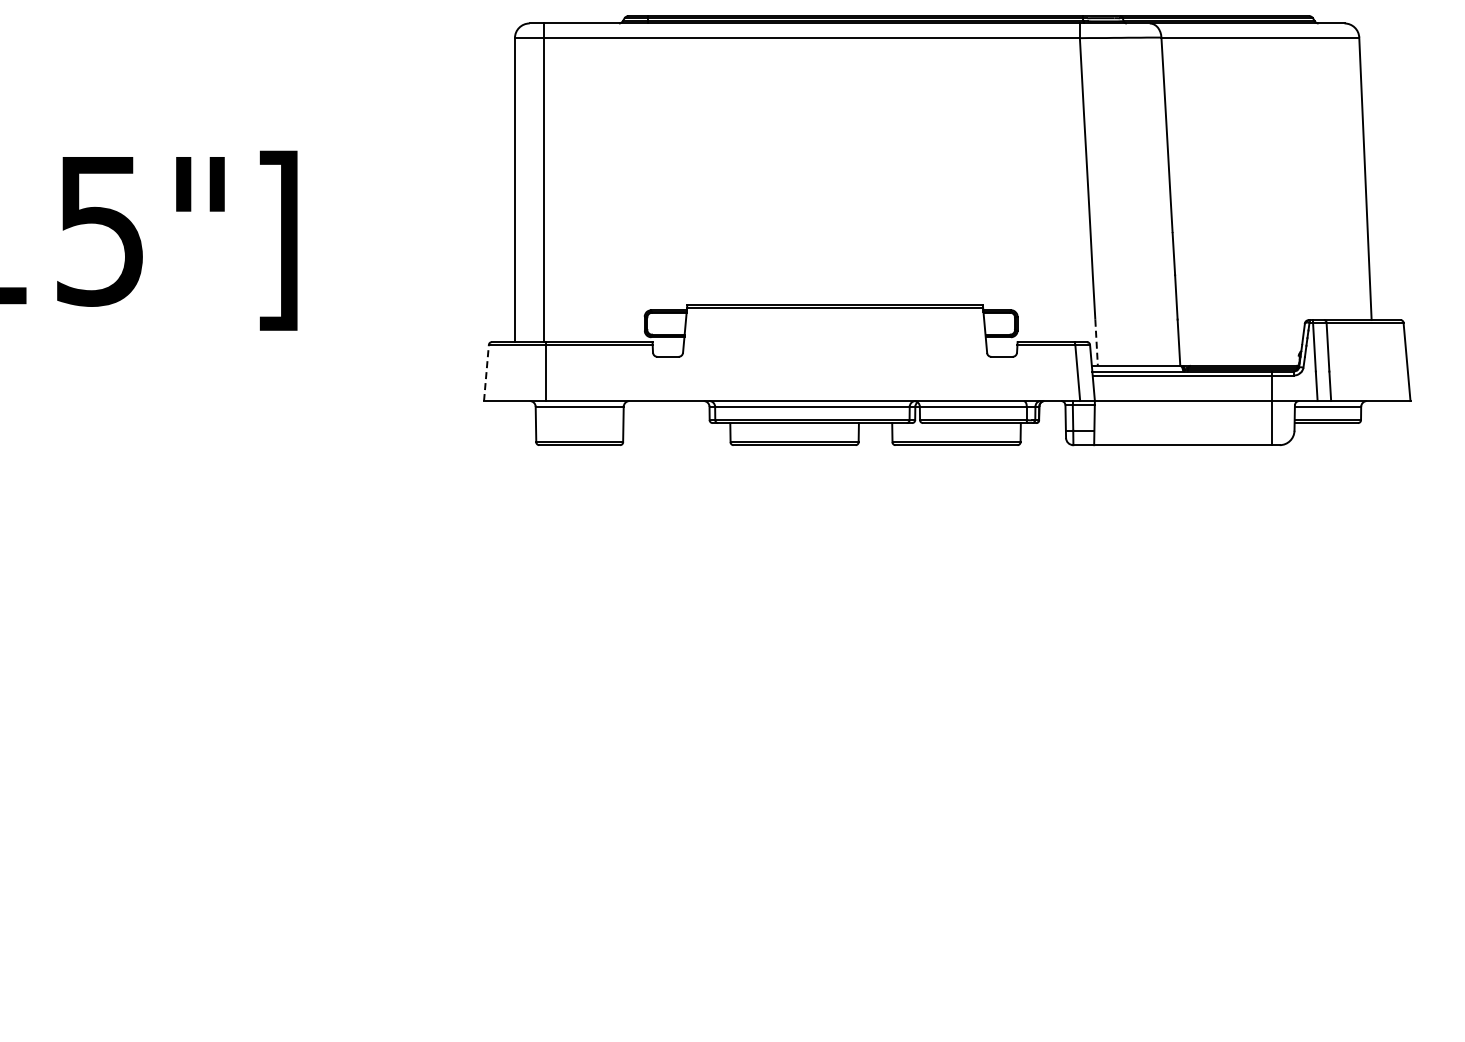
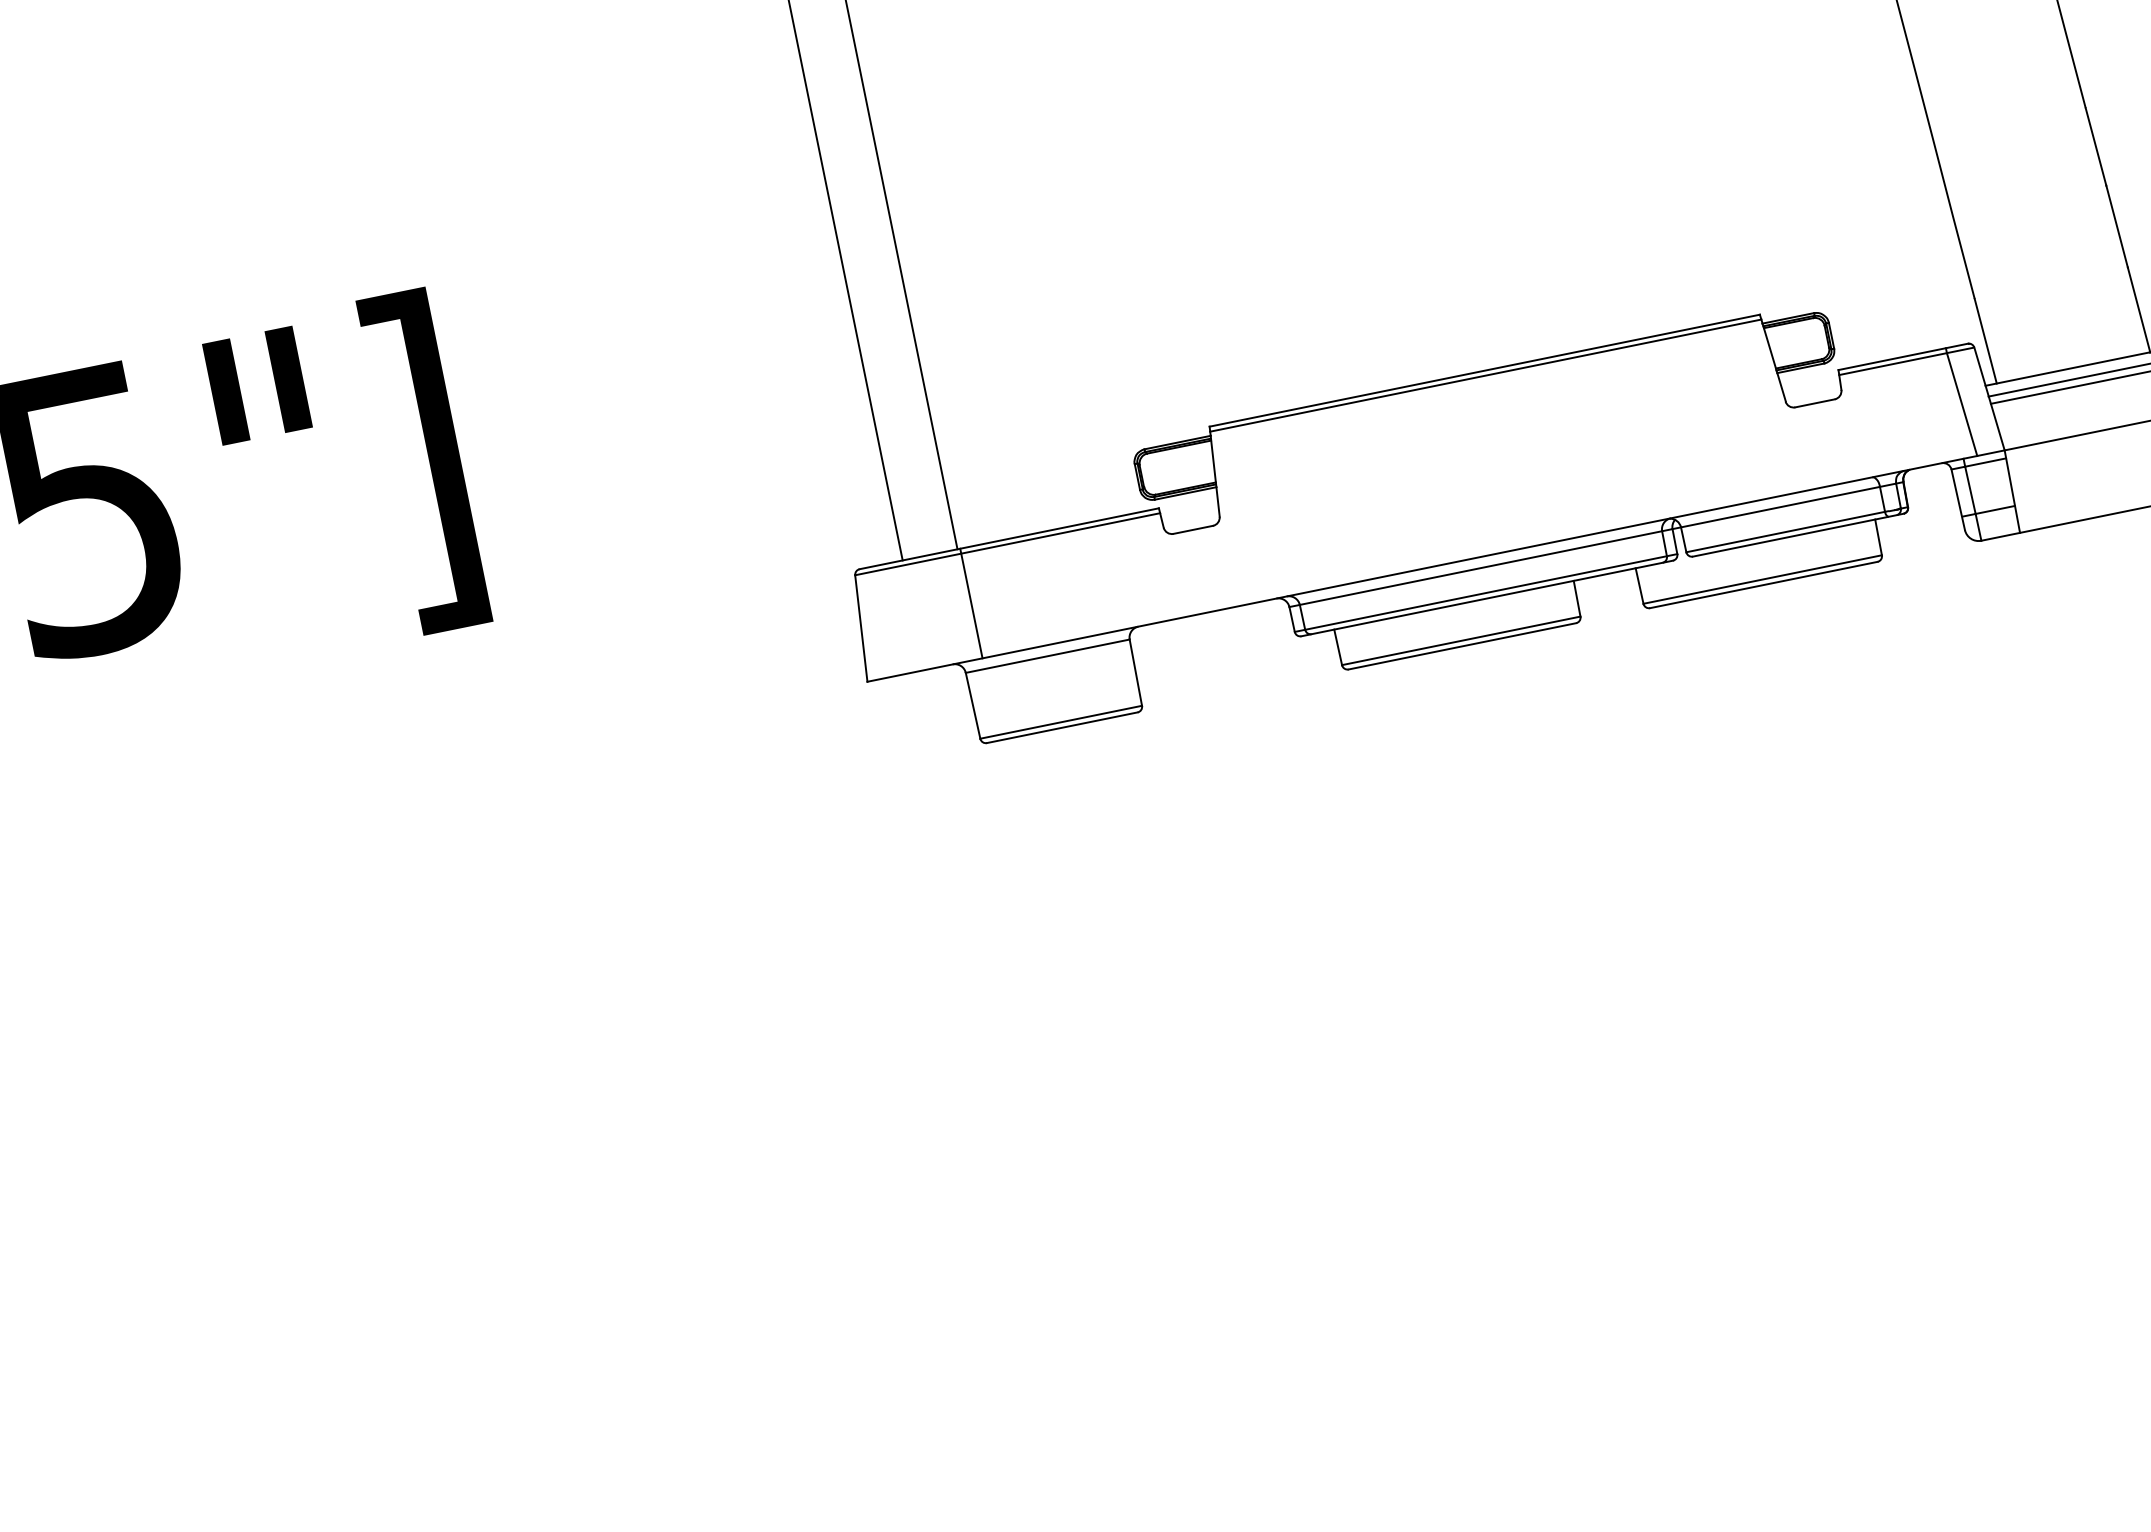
line: (1096, 342) -> (1985, 340), dashed -> solid
line: (486, 372) -> (861, 627), dashed -> solid

